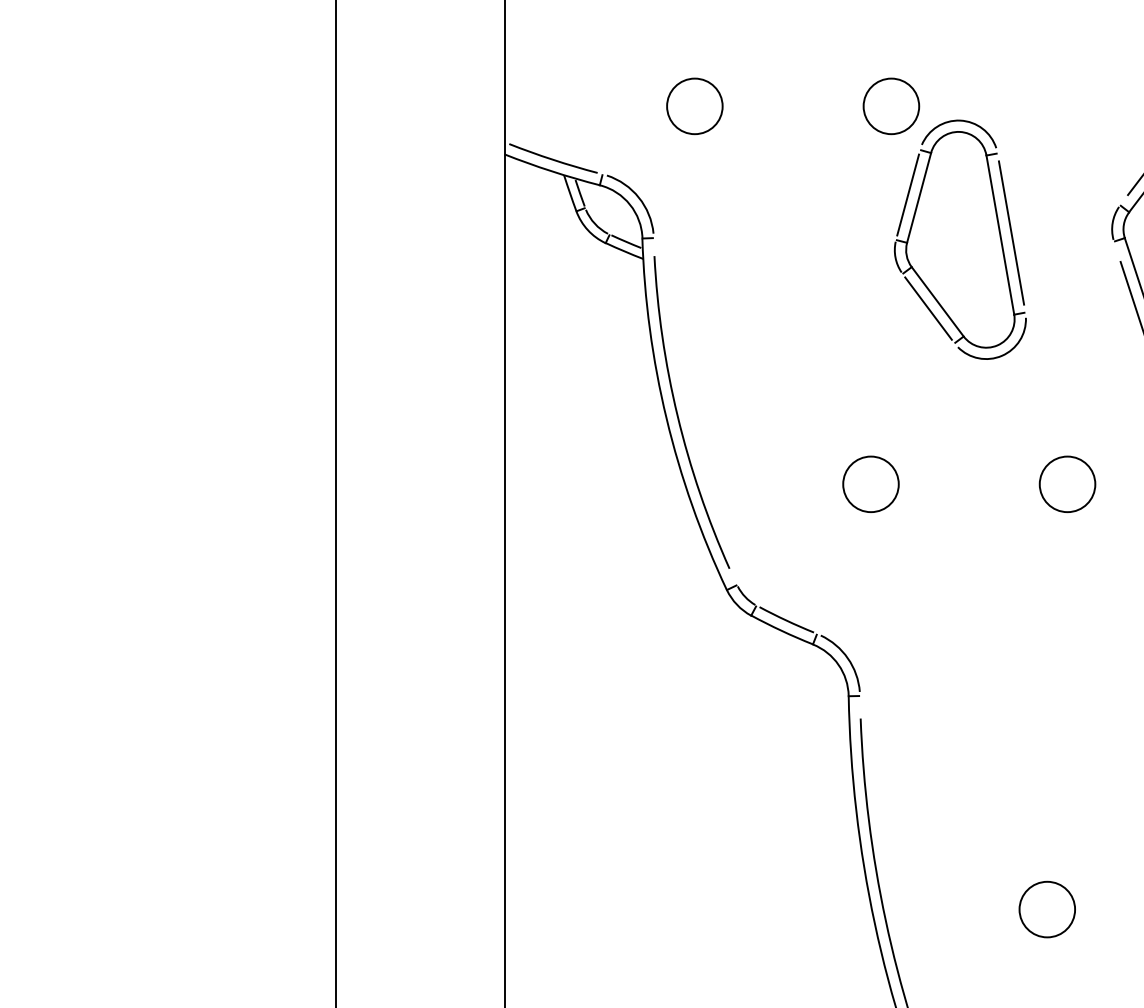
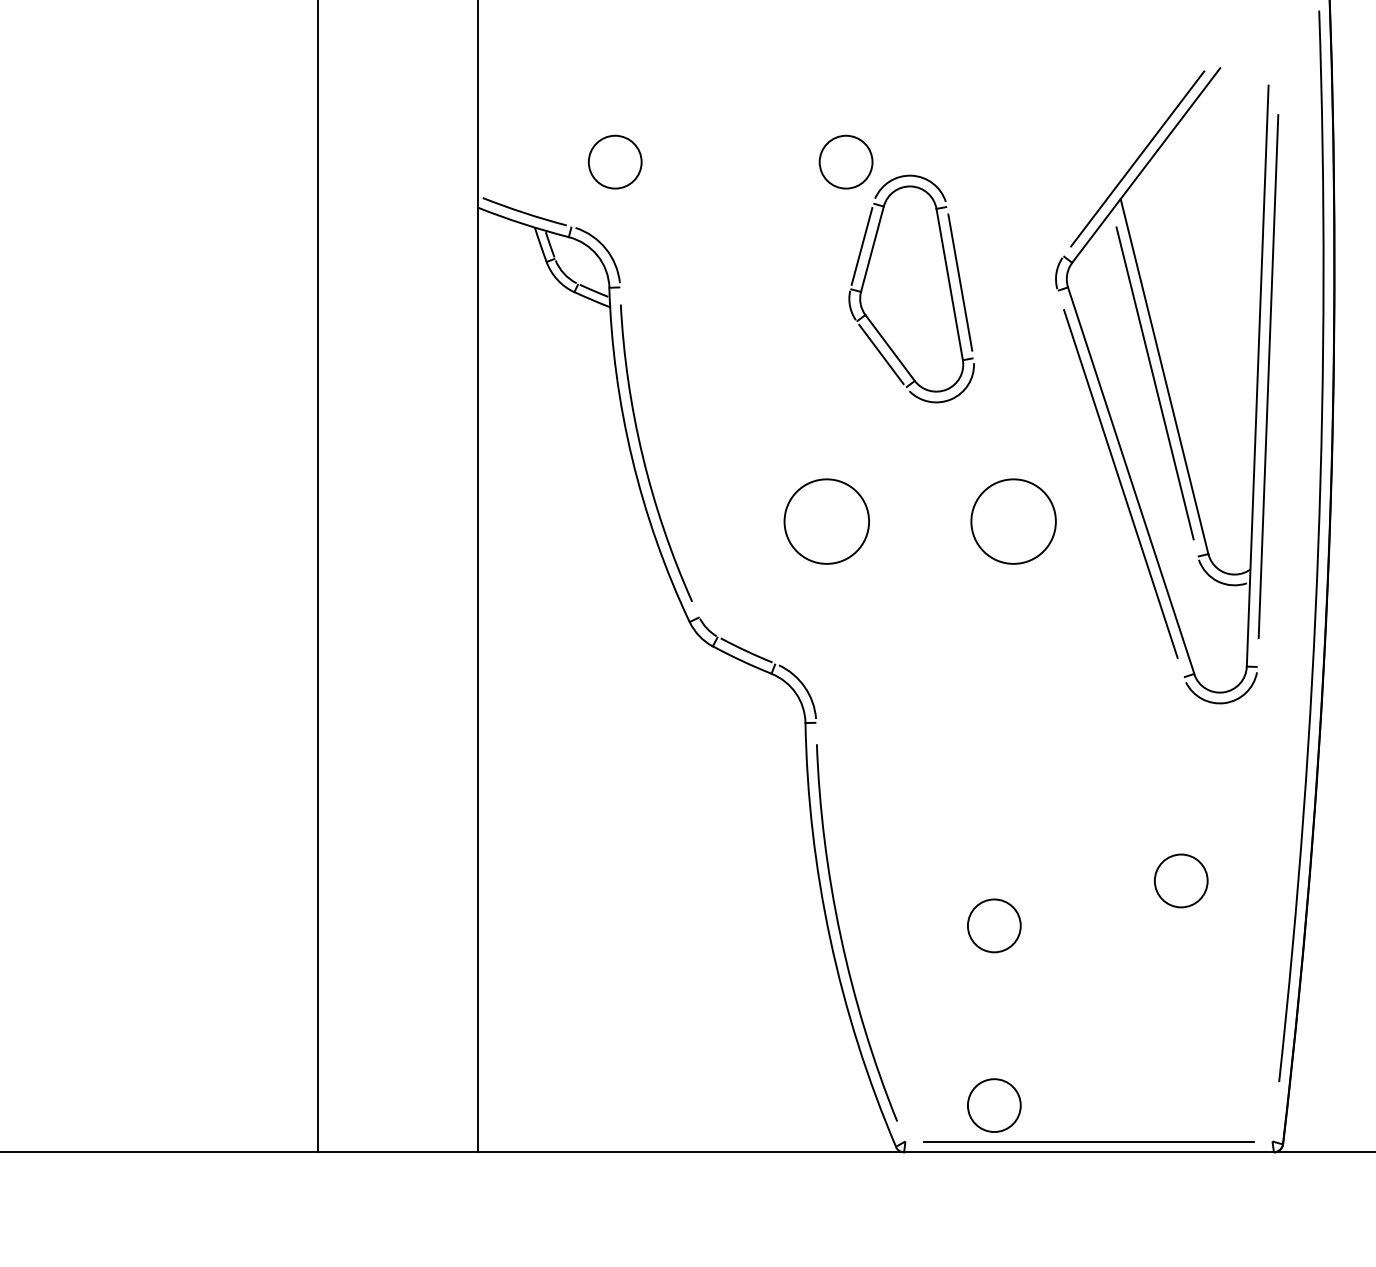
circle: (695, 105) -> (615, 161), moved
circle: (870, 484) -> (826, 521), size x1.6
circle: (1067, 484) -> (1013, 521), size x1.6

